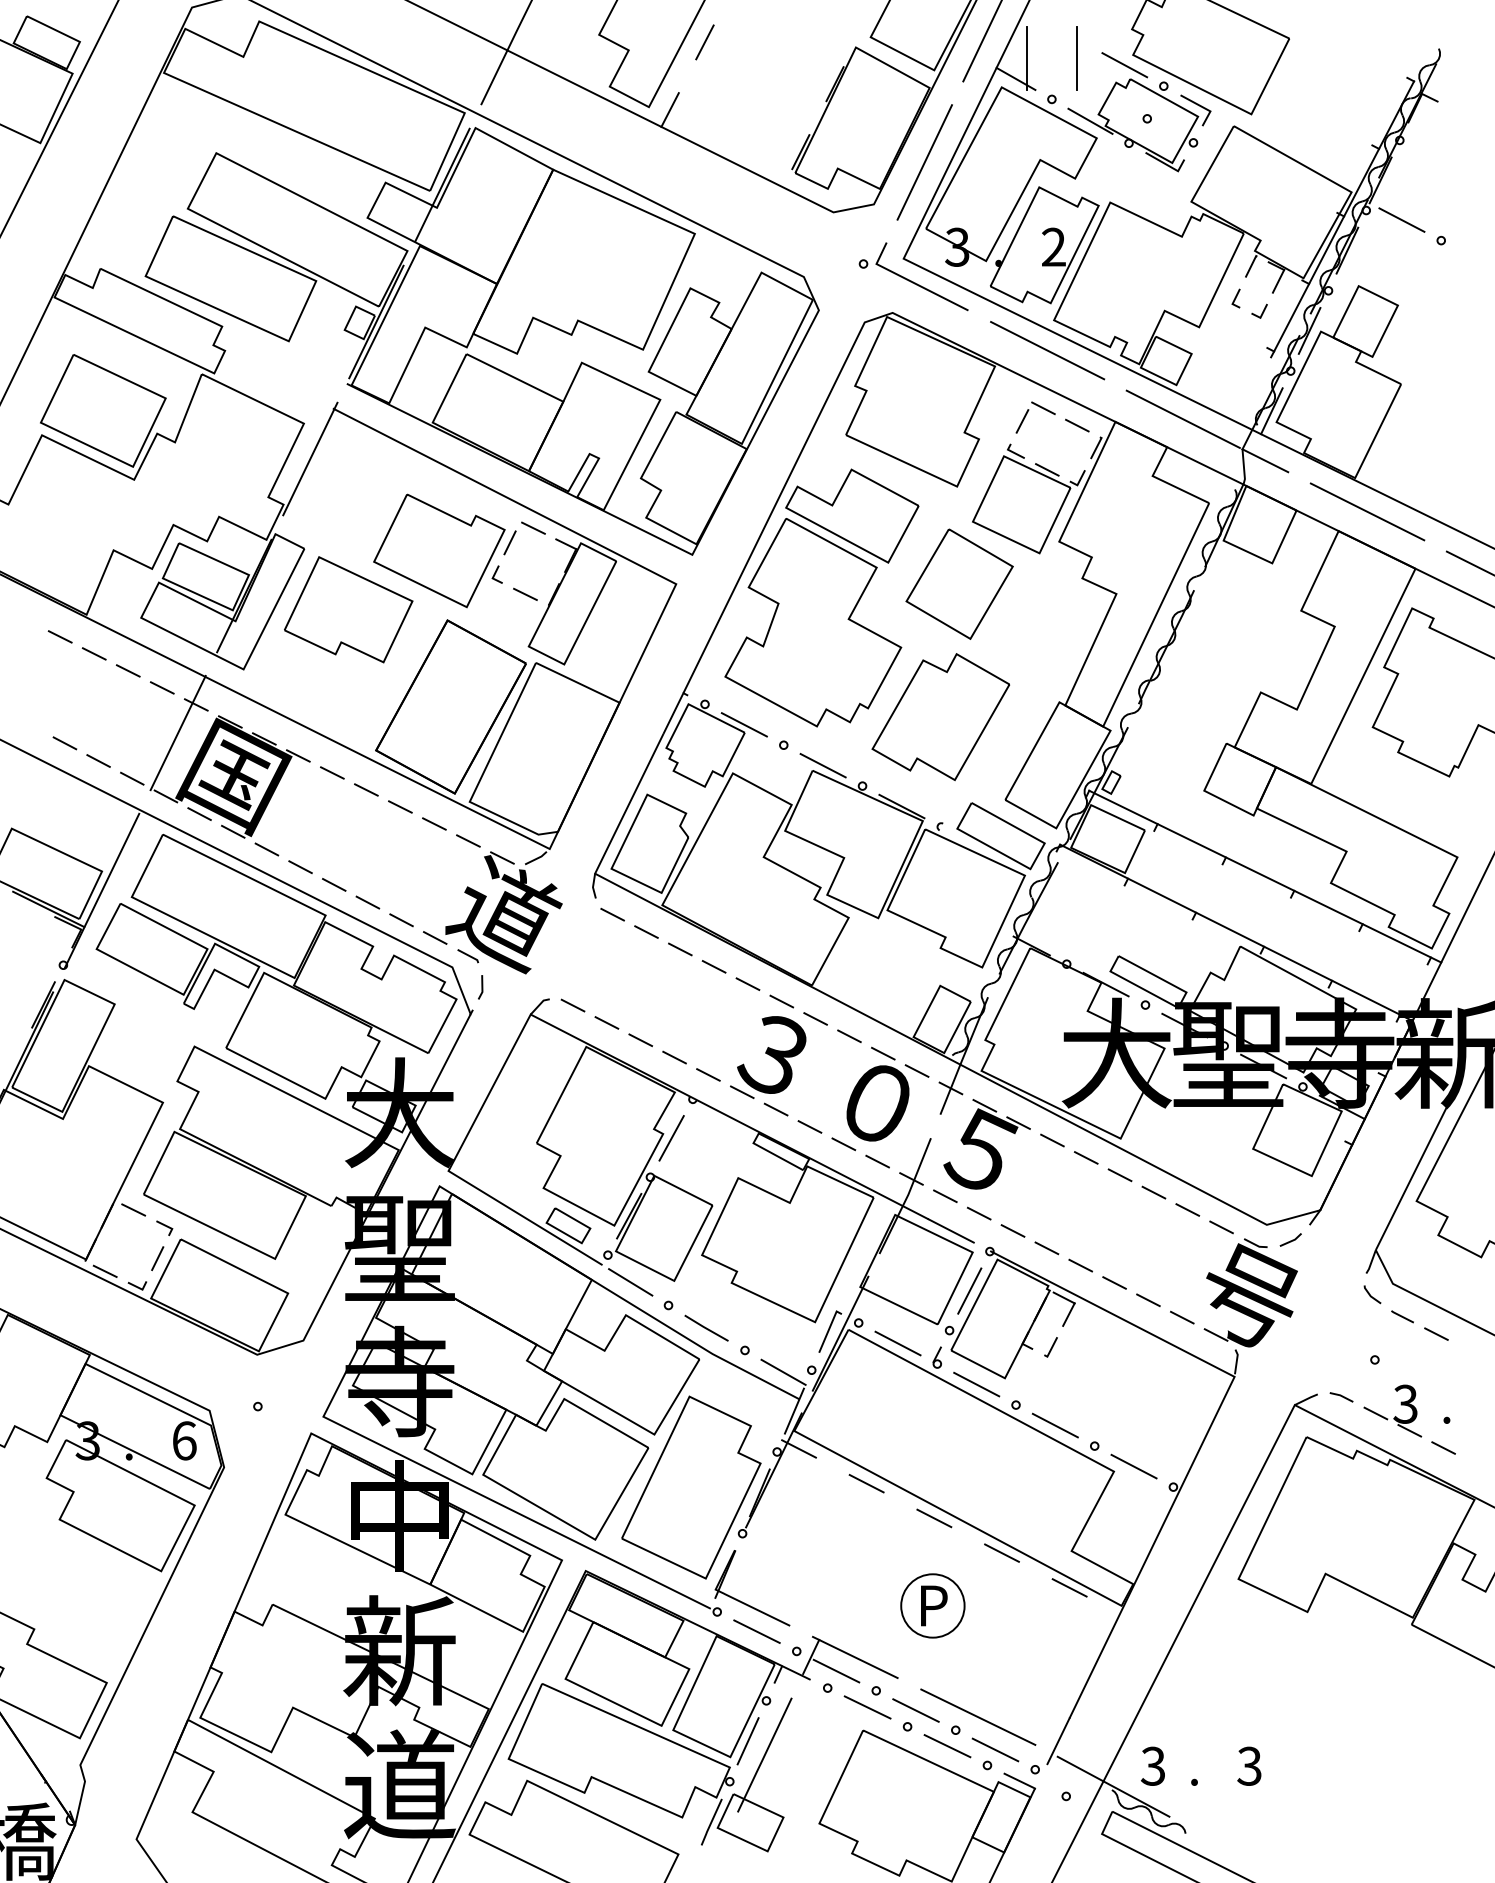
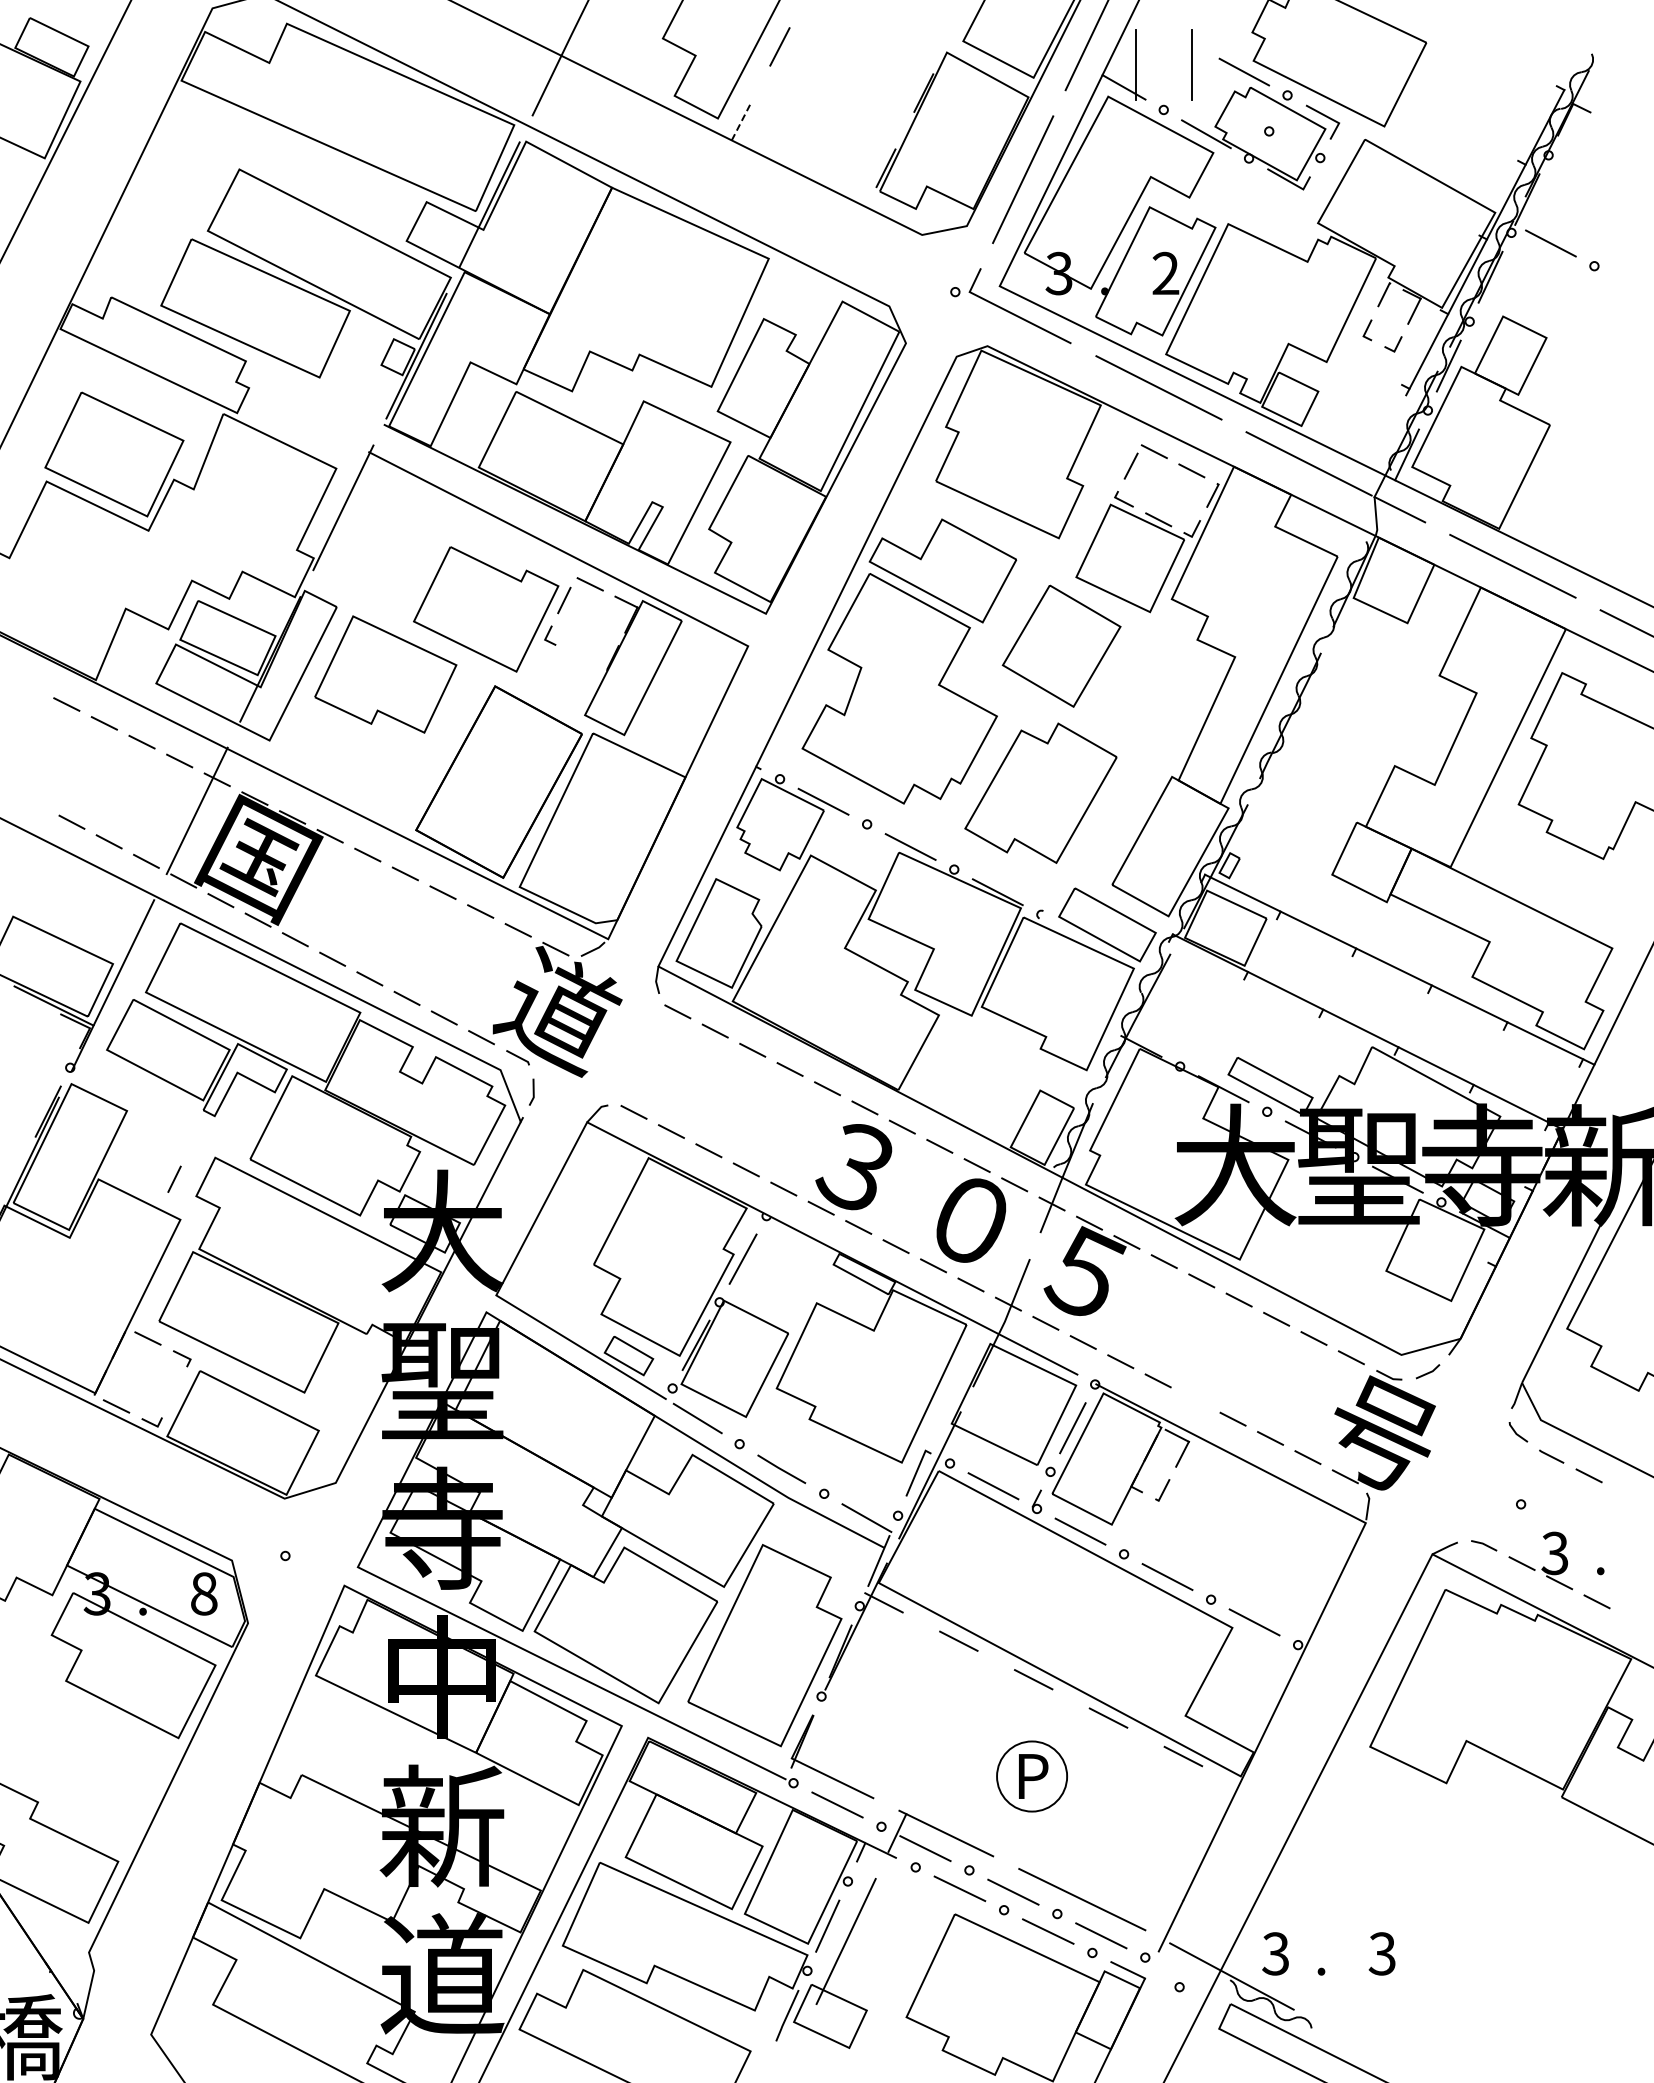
line: (670, 109) -> (741, 121), solid -> dashed
line: (524, 594) -> (580, 657), removed
line: (157, 1257) -> (174, 1178), moved
line: (1080, 1265) -> (1195, 1399), removed
text: (184, 1440) -> (204, 1593), 6 -> 8

